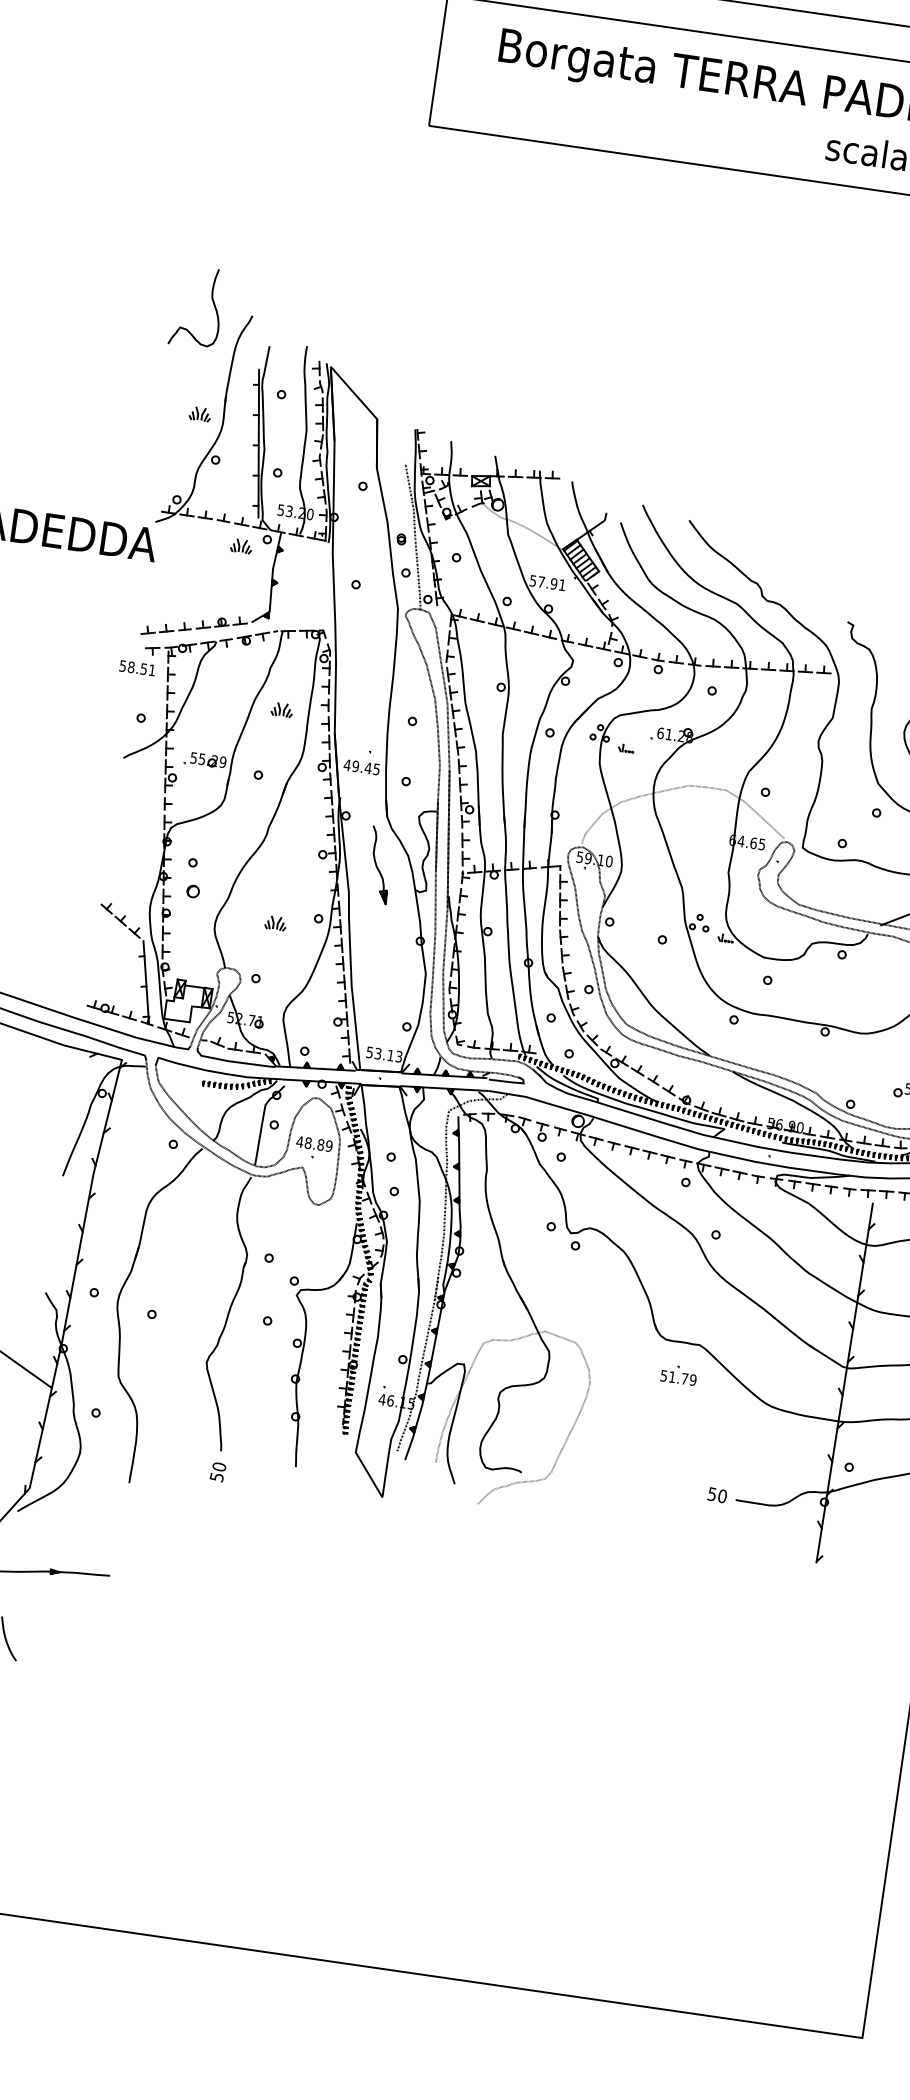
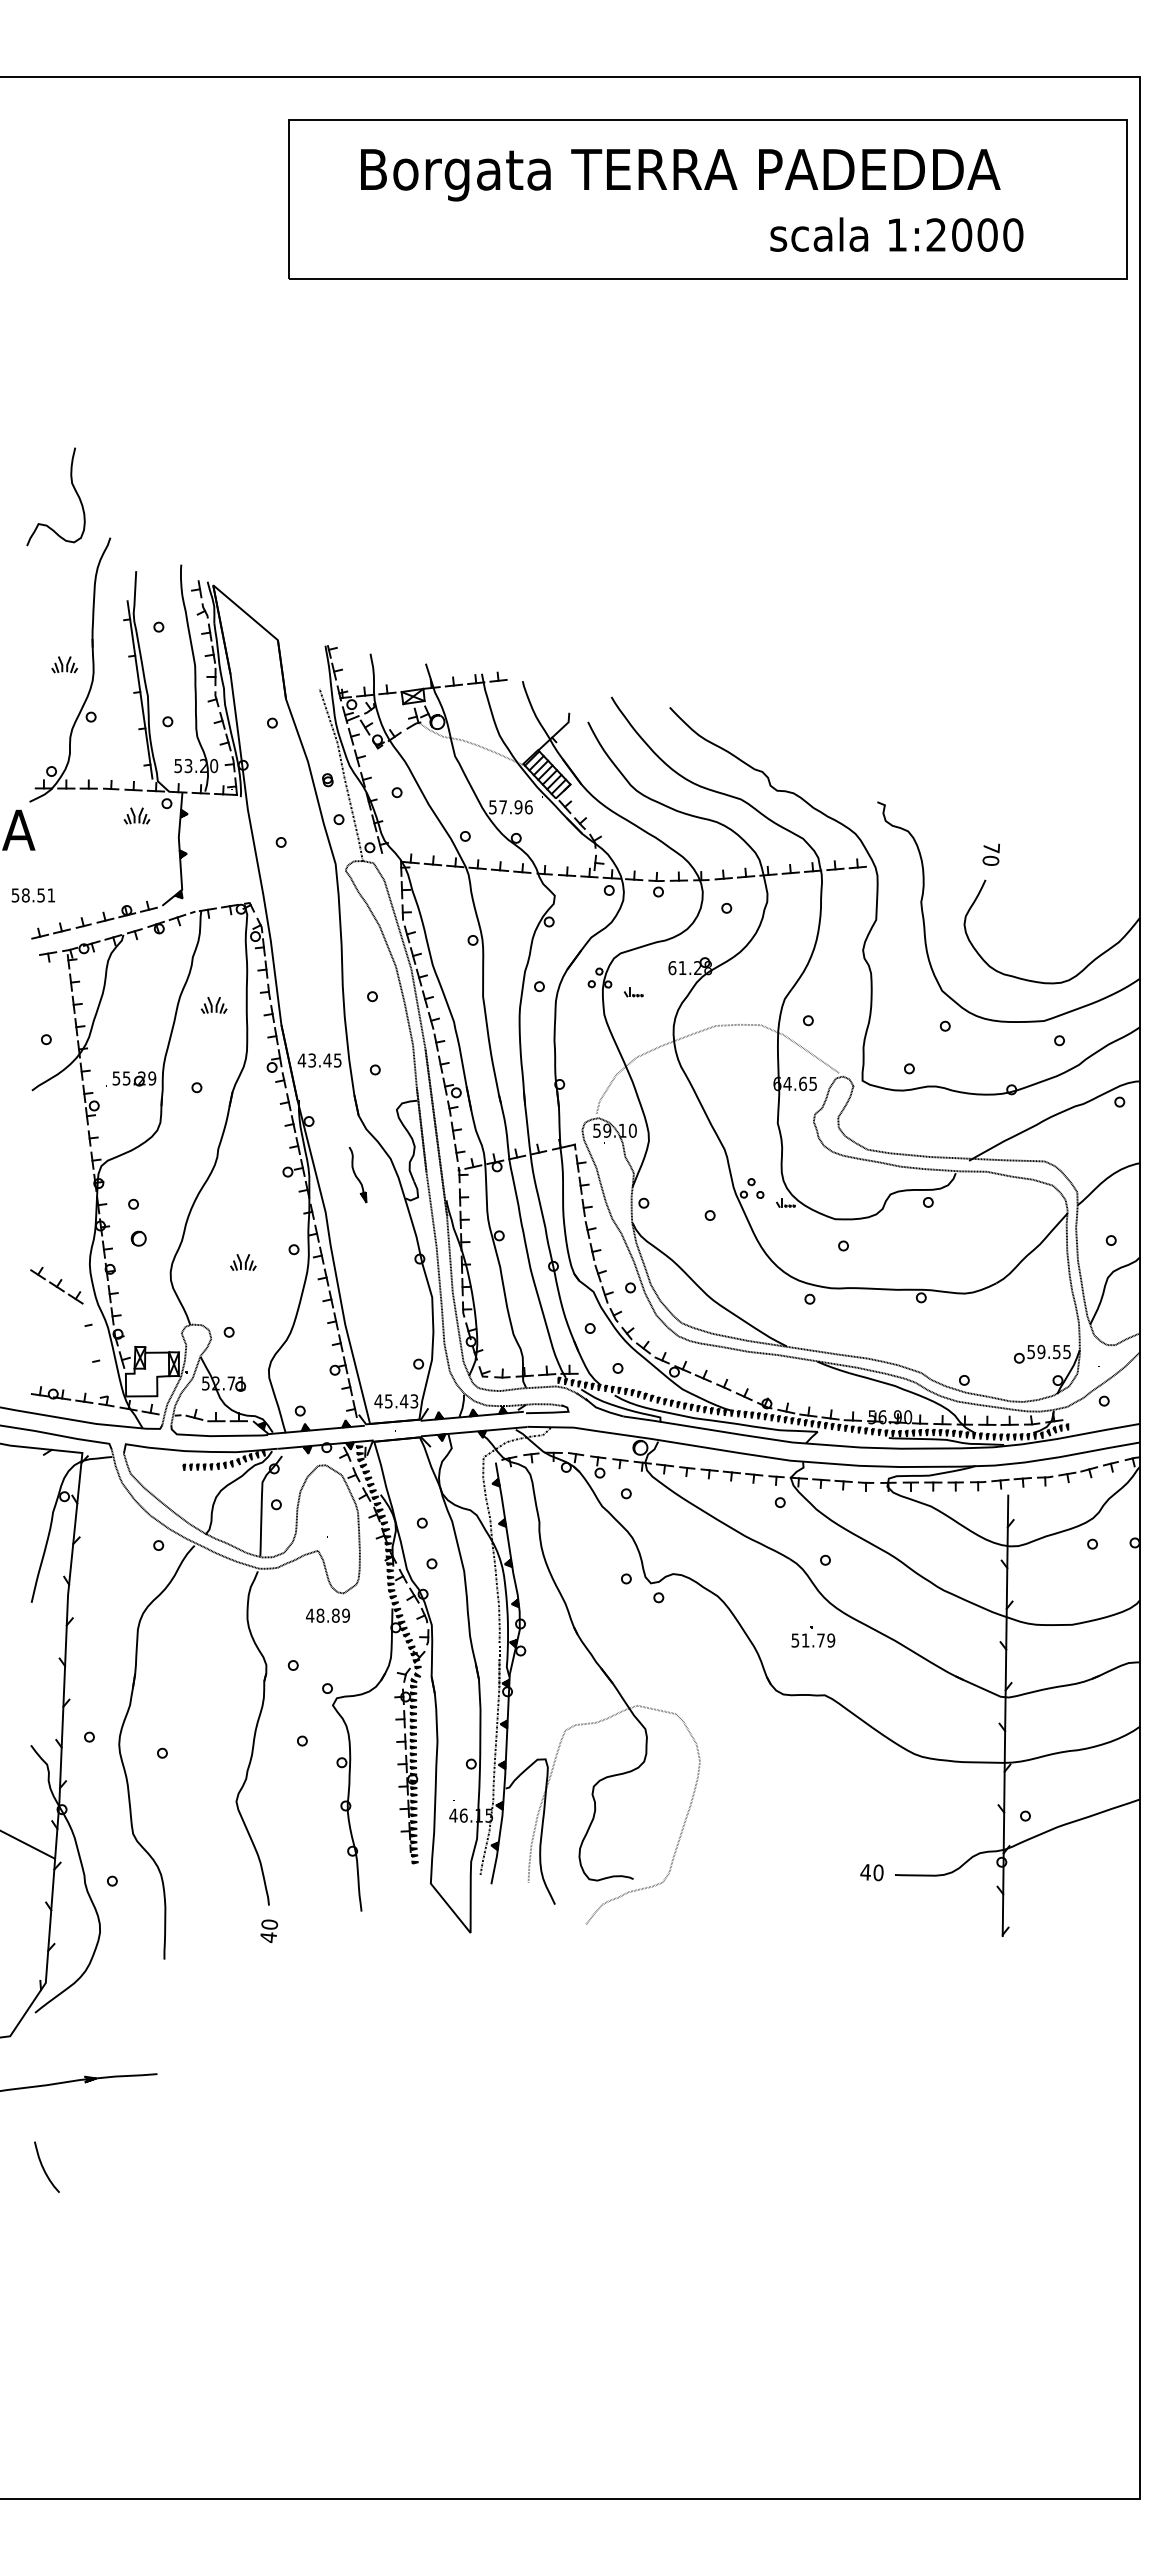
curve: (212, 302) -> (73, 488), moved
text: (562, 585) -> (528, 807), 57.91 -> 57.96
text: (136, 668) -> (32, 895), moved
text: (355, 766) -> (312, 1060), 49.45 -> 43.45
part: (379, 864) -> (357, 1174), size x0.6
line: (145, 982) -> (97, 1355), removed
text: (380, 1054) -> (391, 1401), 53.13 -> 45.43
text: (314, 1143) -> (327, 1615), moved
part: (679, 1374) -> (813, 1636), moved
text: (216, 1477) -> (268, 1937), 50 -> 40
text: (711, 1494) -> (865, 1872), 50 -> 40

